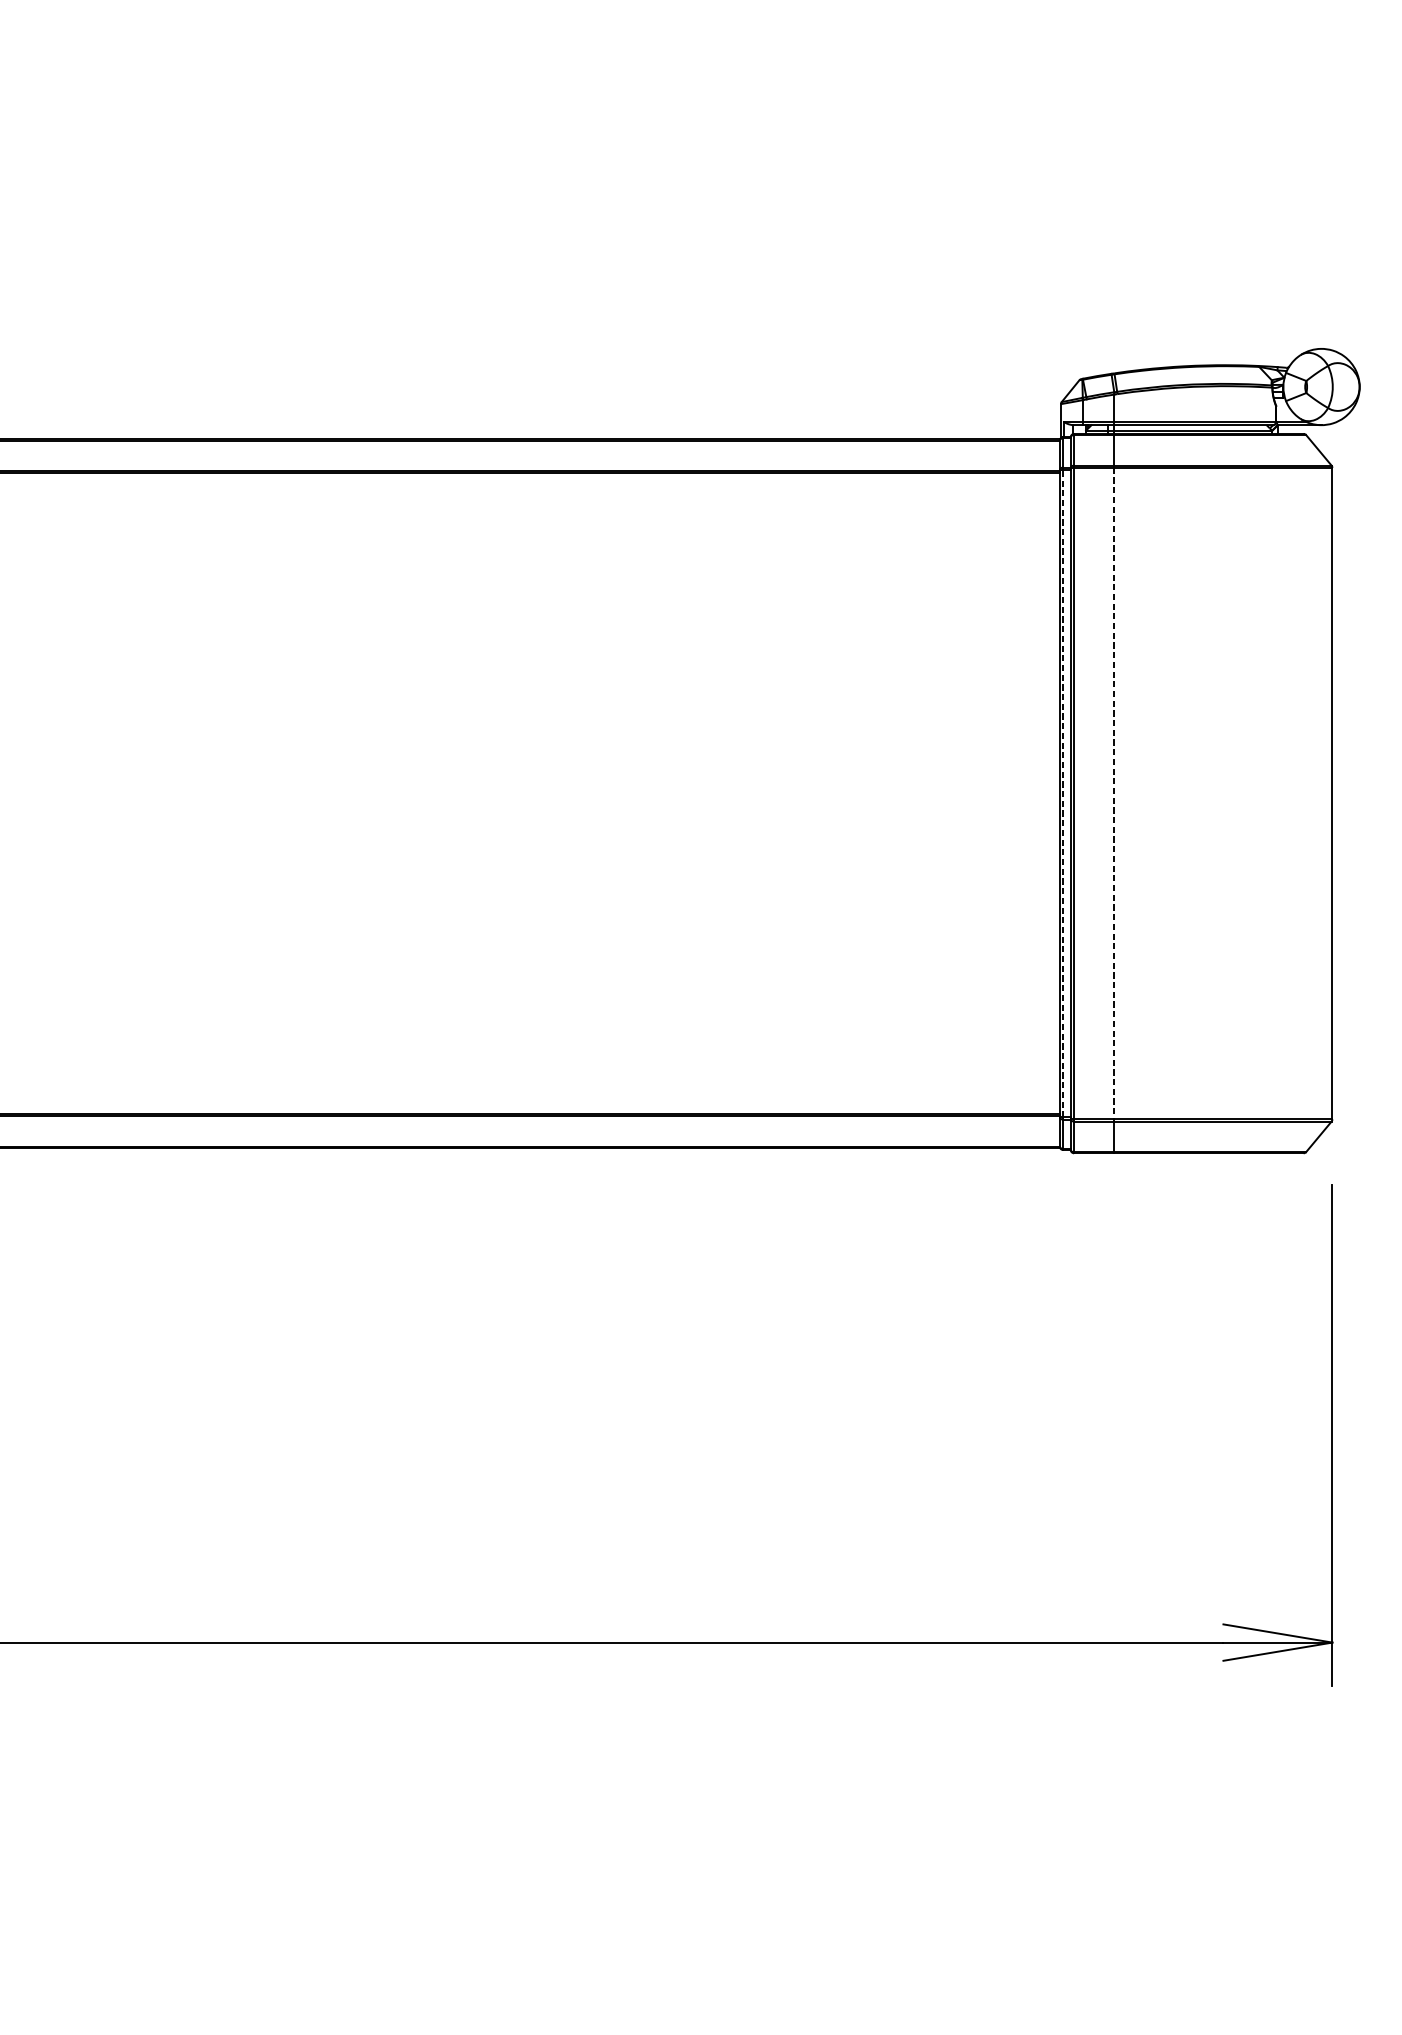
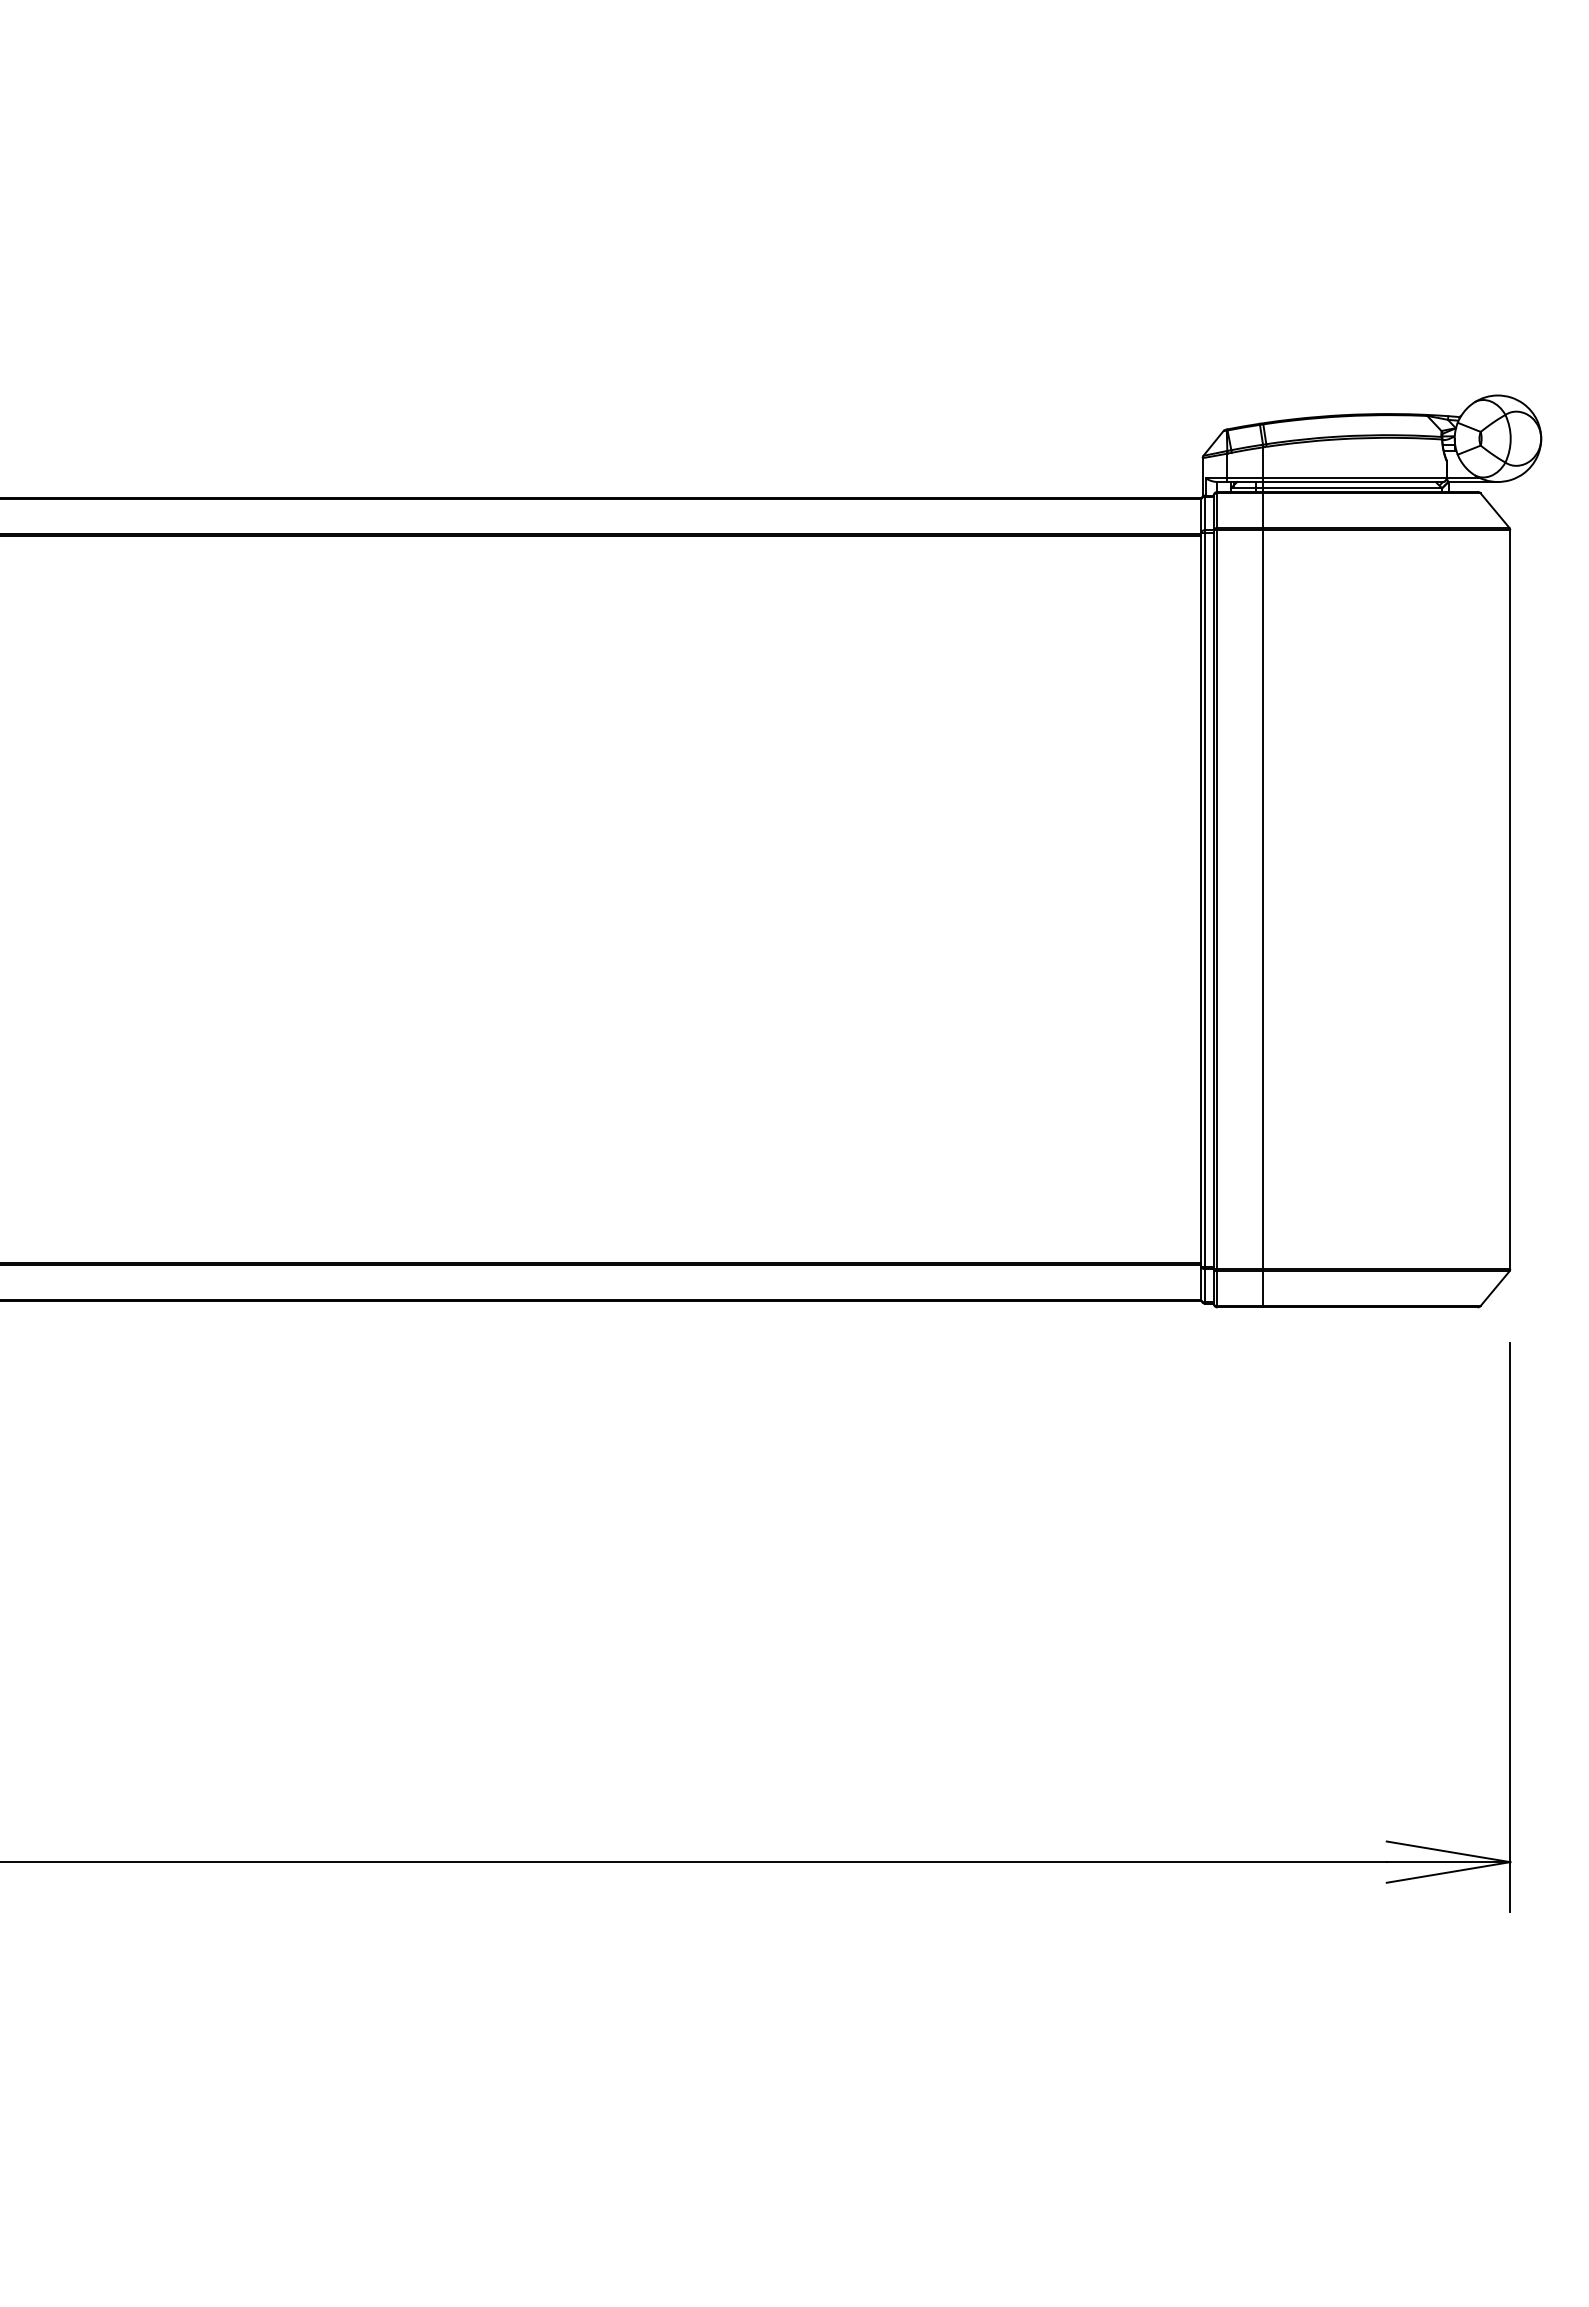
line: (1063, 793) -> (1205, 899), dashed -> solid
line: (1114, 794) -> (1263, 900), dashed -> solid

